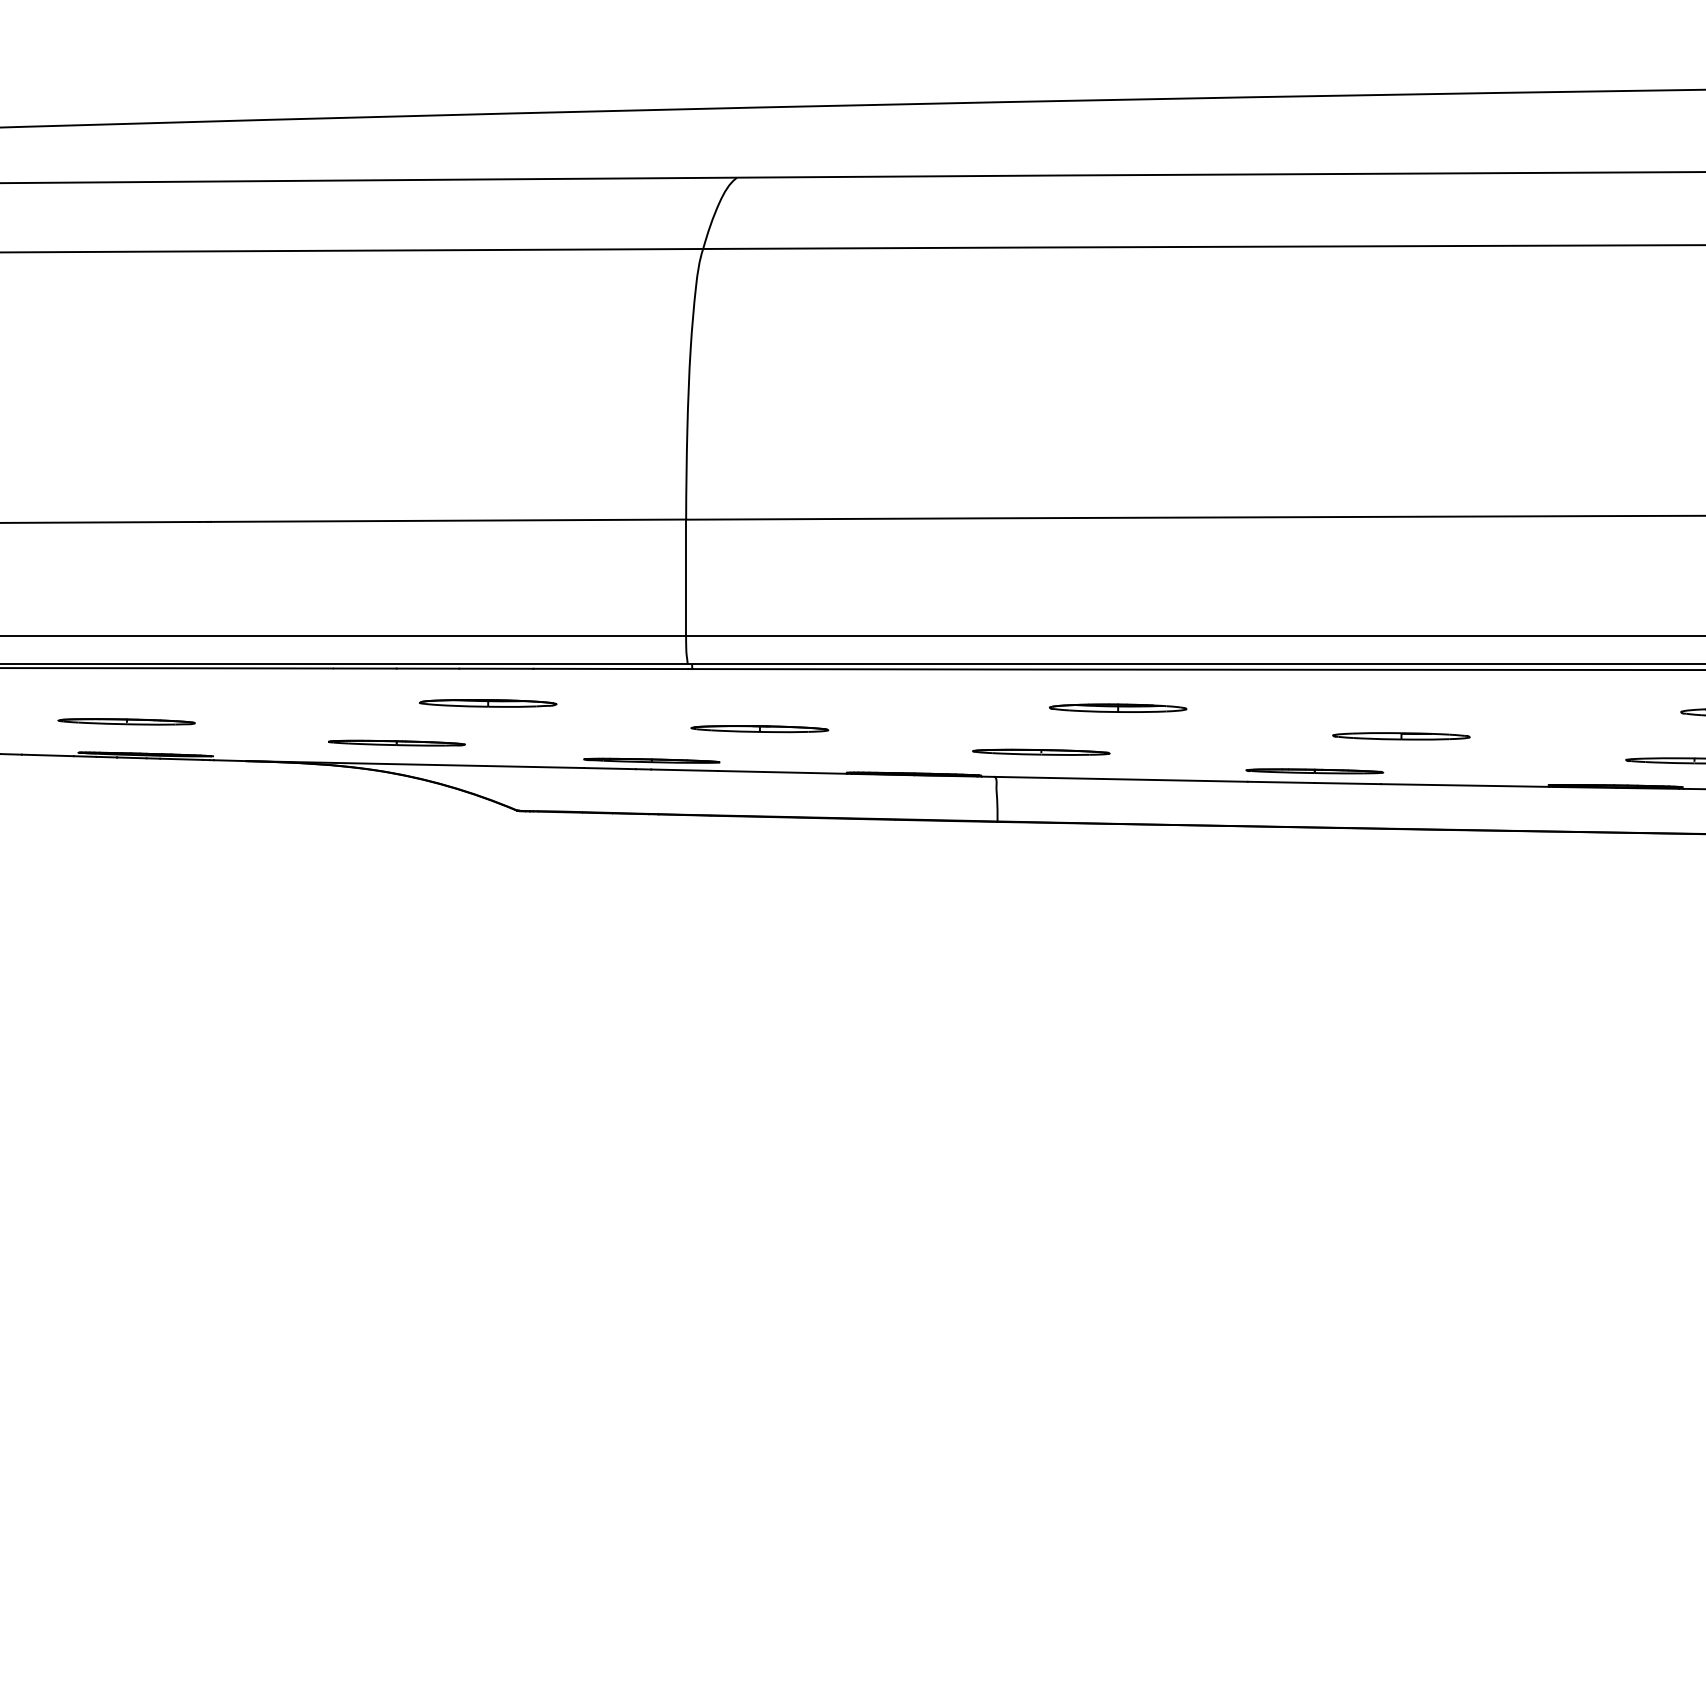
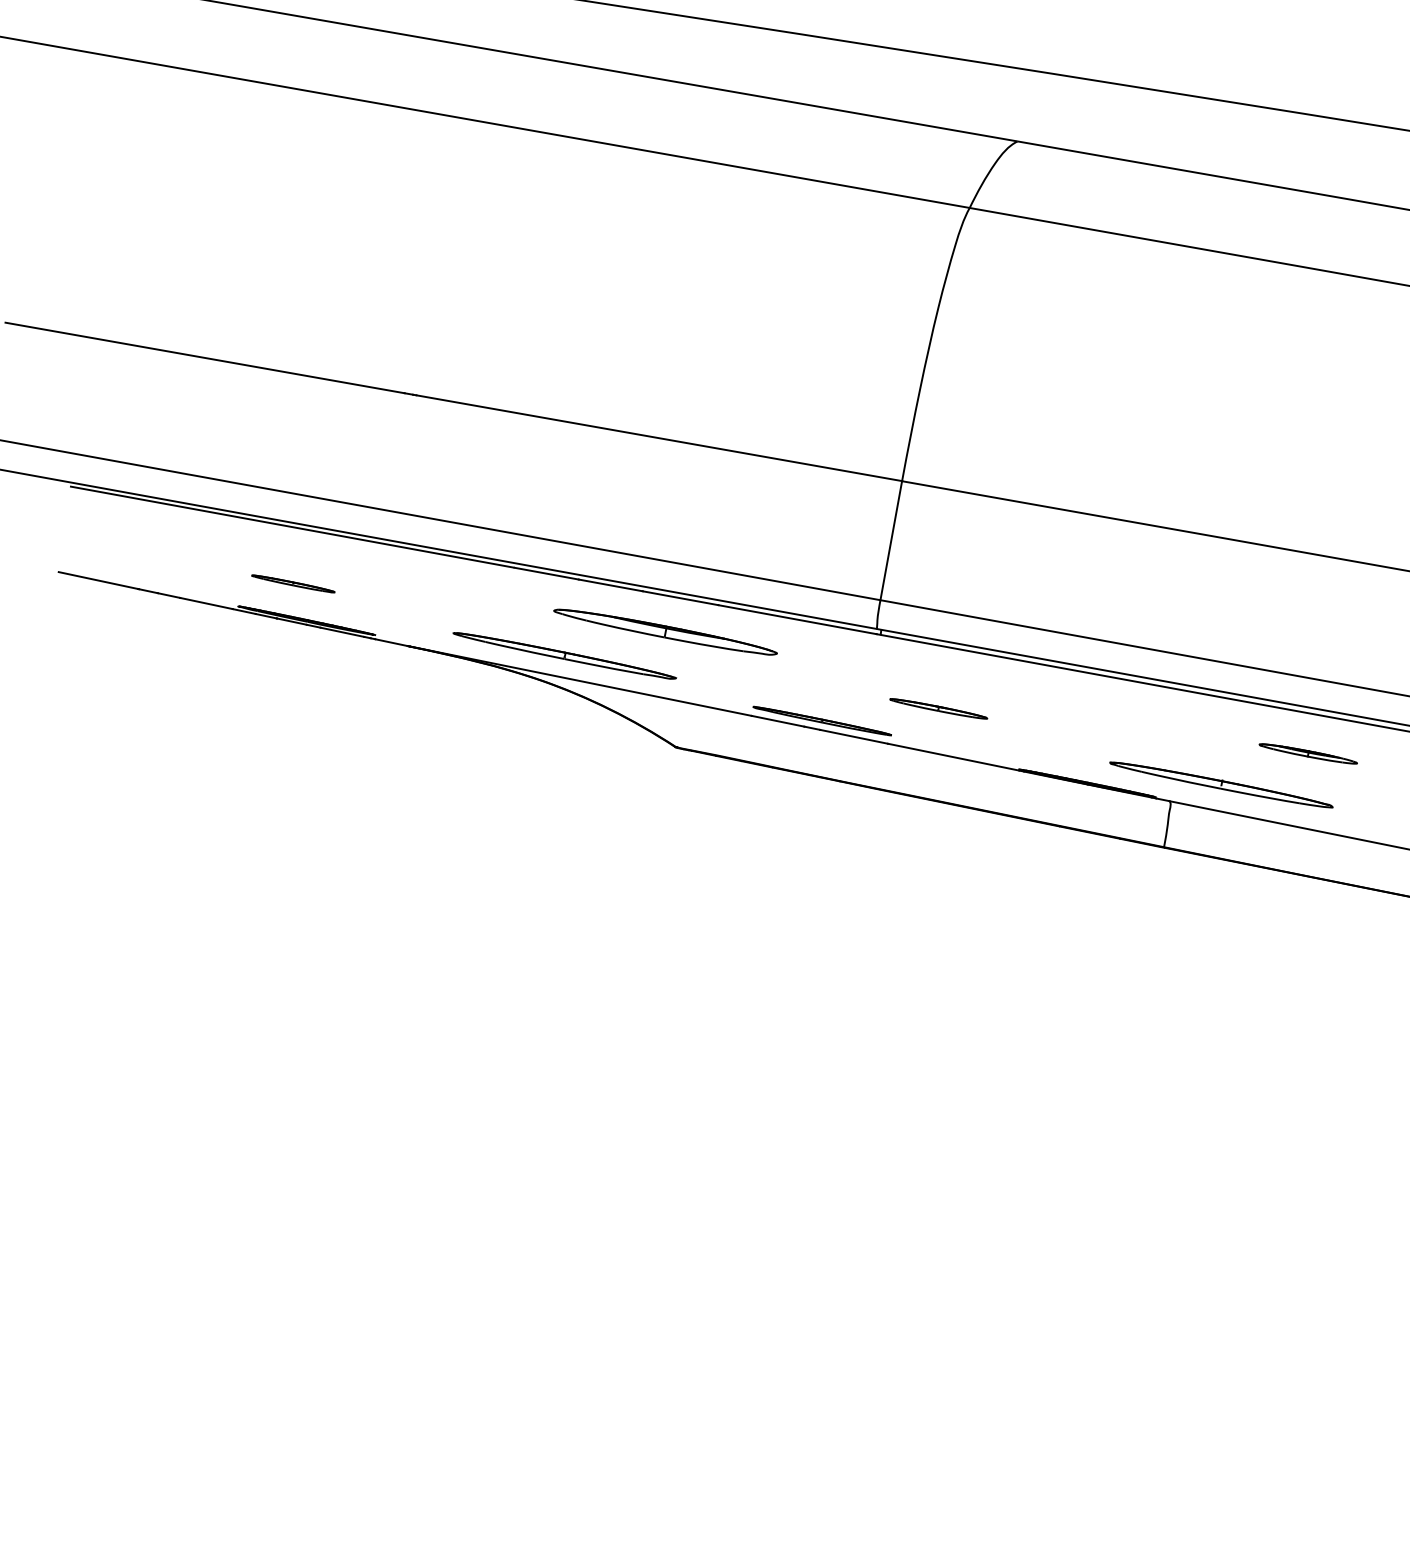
part: (488, 703) -> (666, 632), size x1.6
part: (1118, 707) -> (1308, 753), size x0.7
part: (126, 721) -> (293, 583), size x0.6
part: (759, 729) -> (938, 709), size x0.7
part: (396, 742) -> (564, 655), size x1.6
part: (1041, 751) -> (1221, 783), size x1.6

